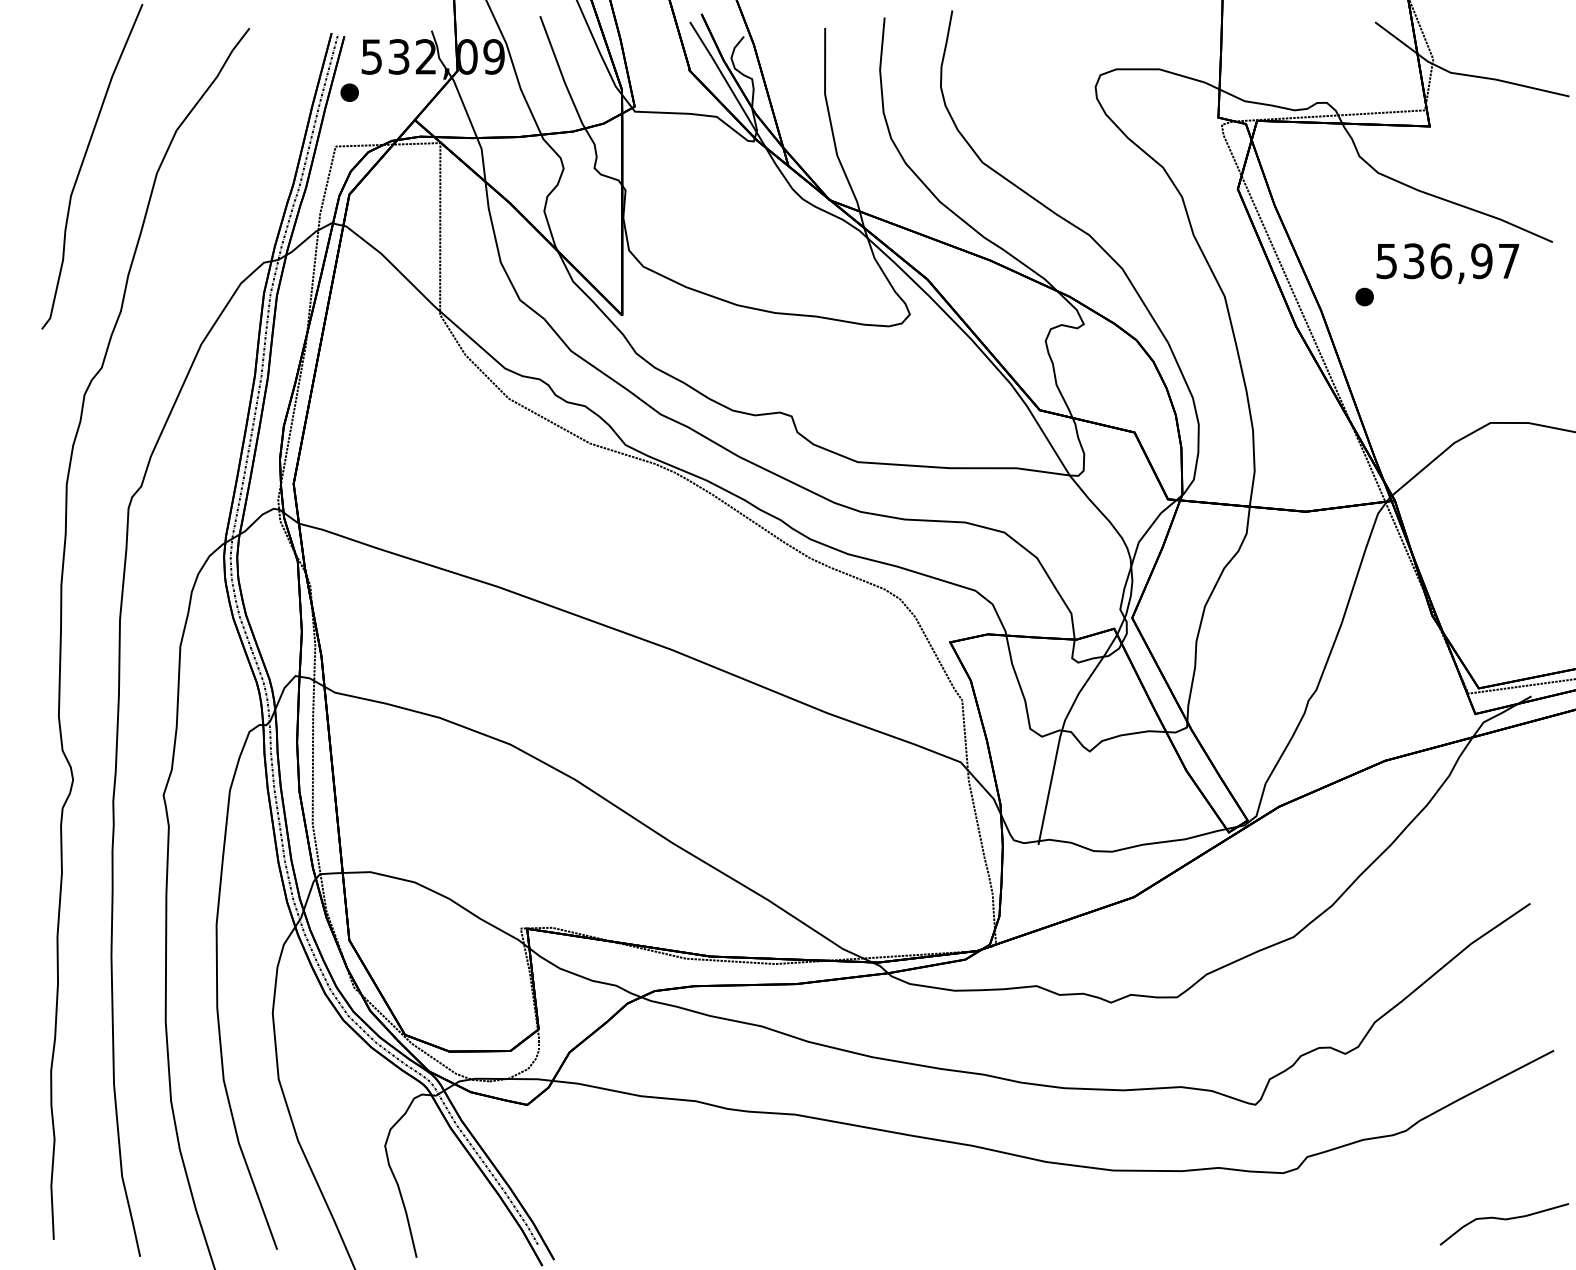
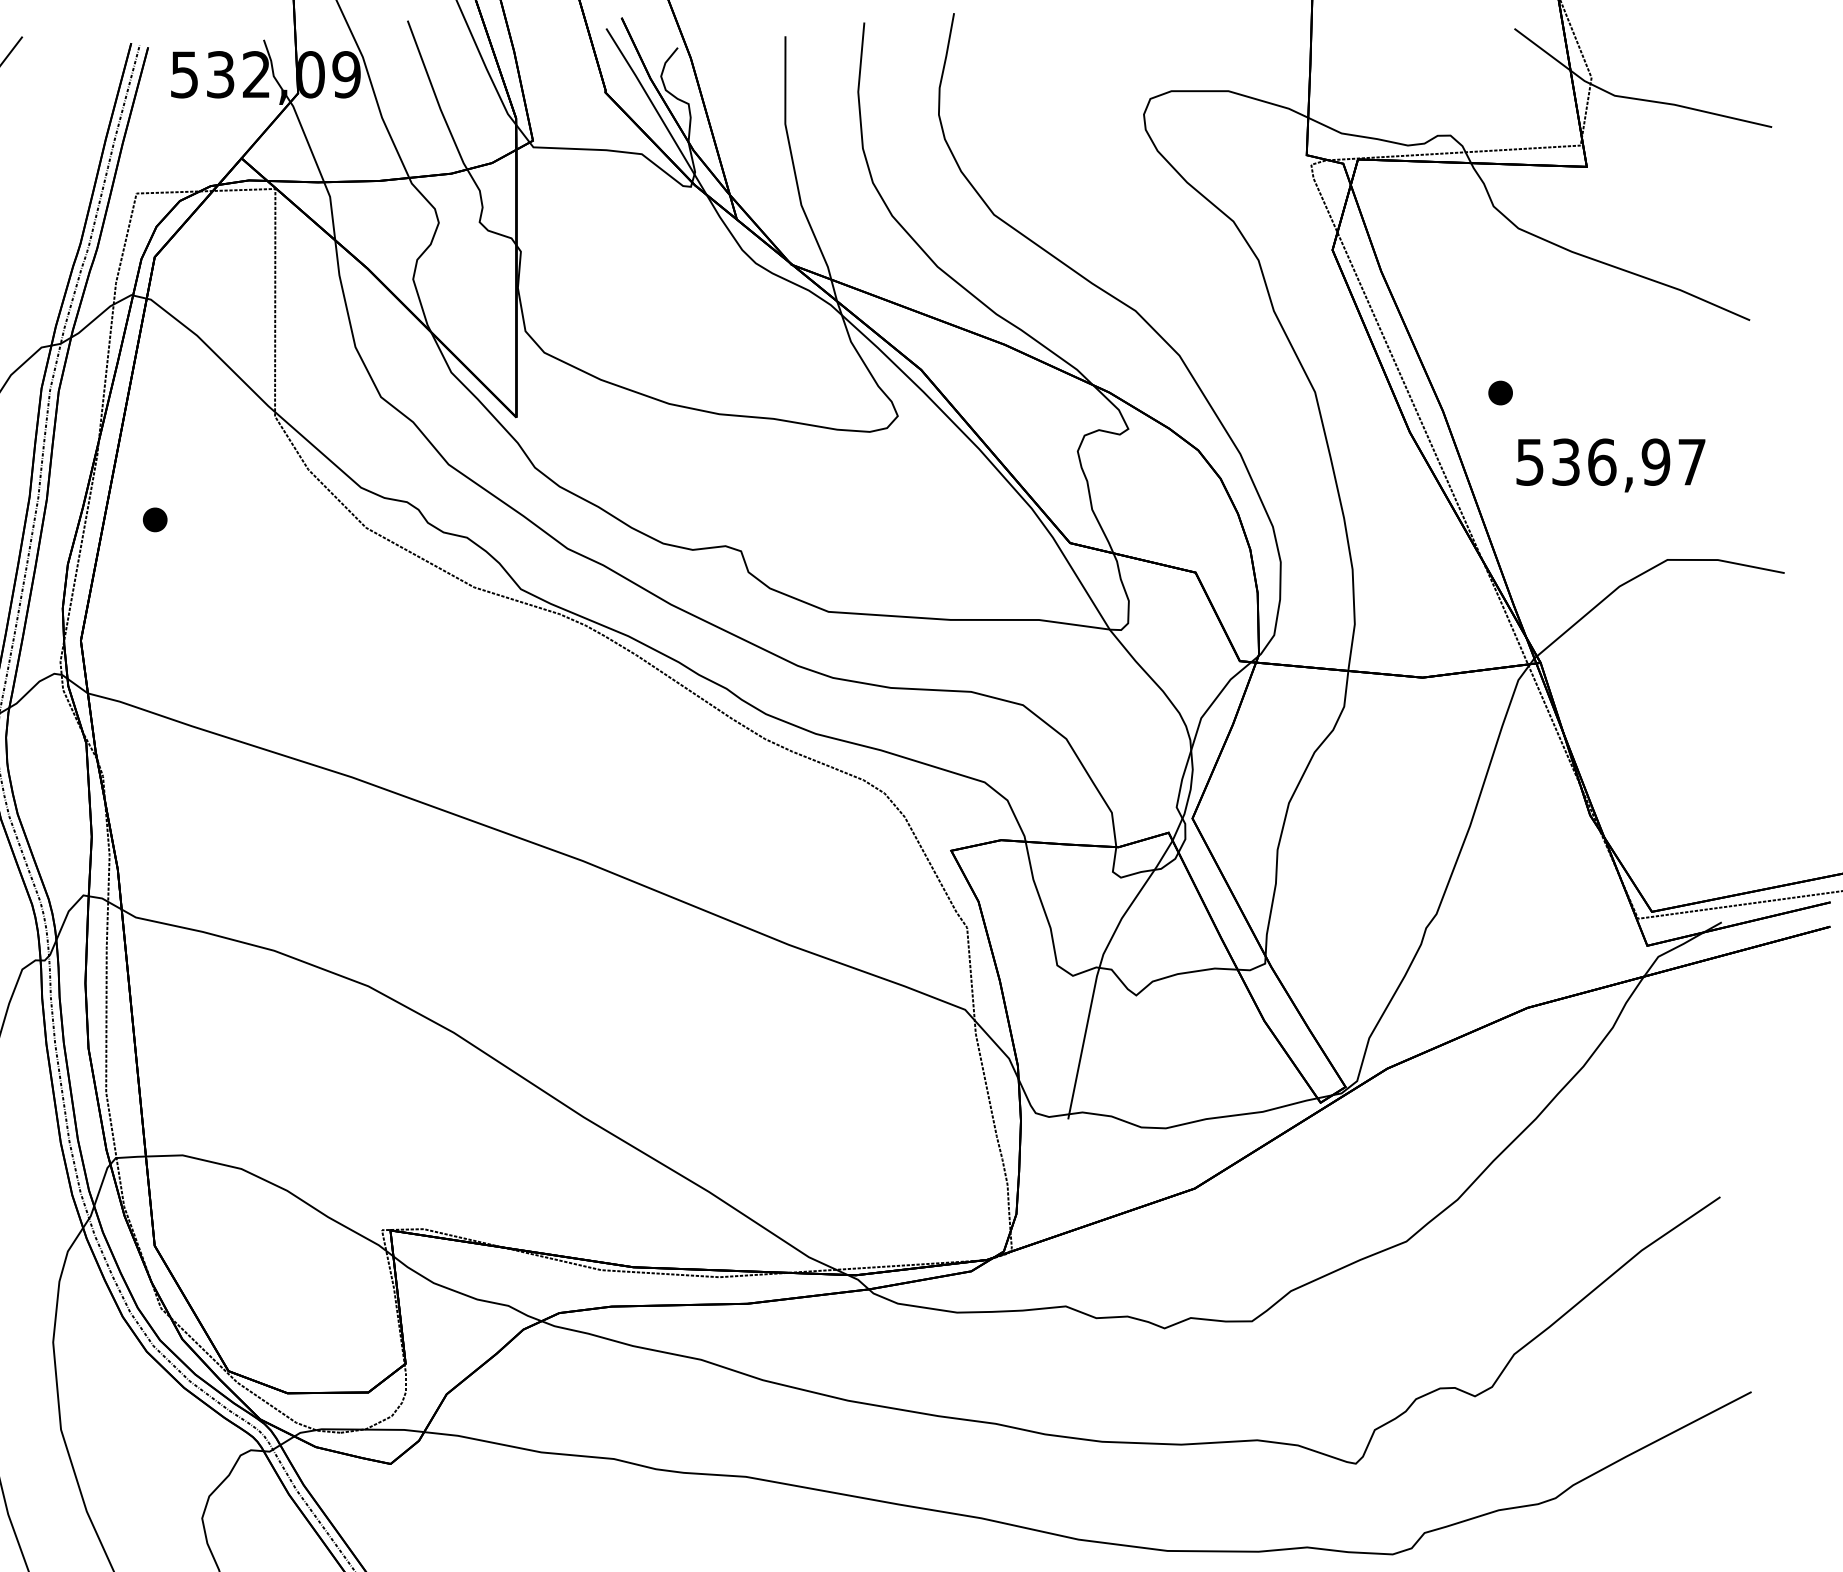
part: (349, 92) -> (154, 519), moved
text: (1447, 263) -> (1610, 465), moved

